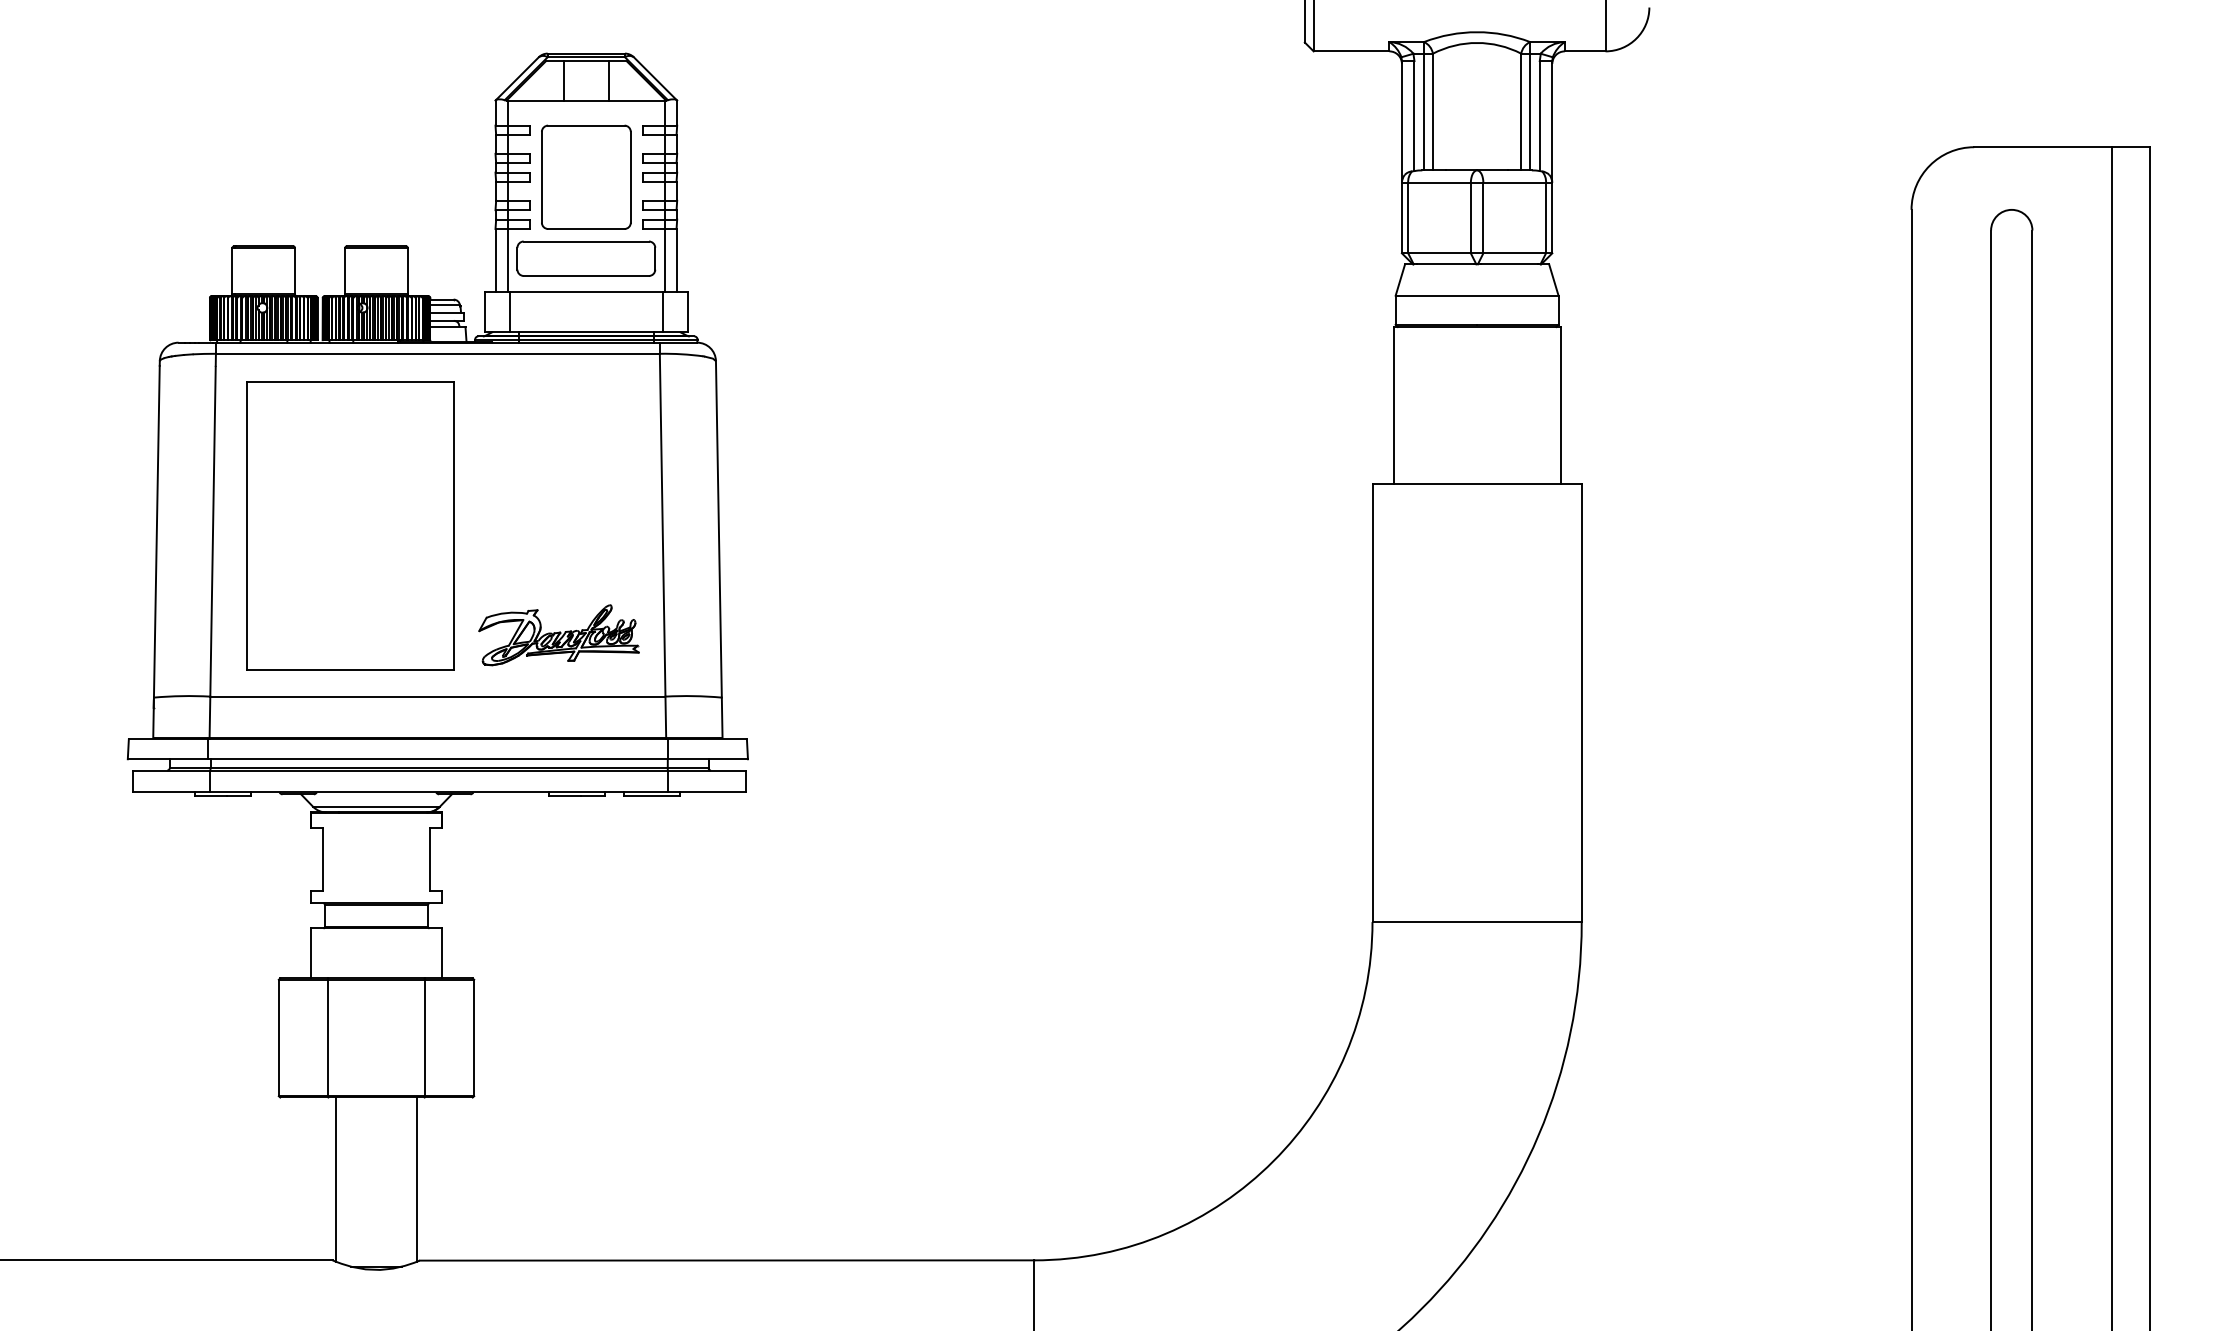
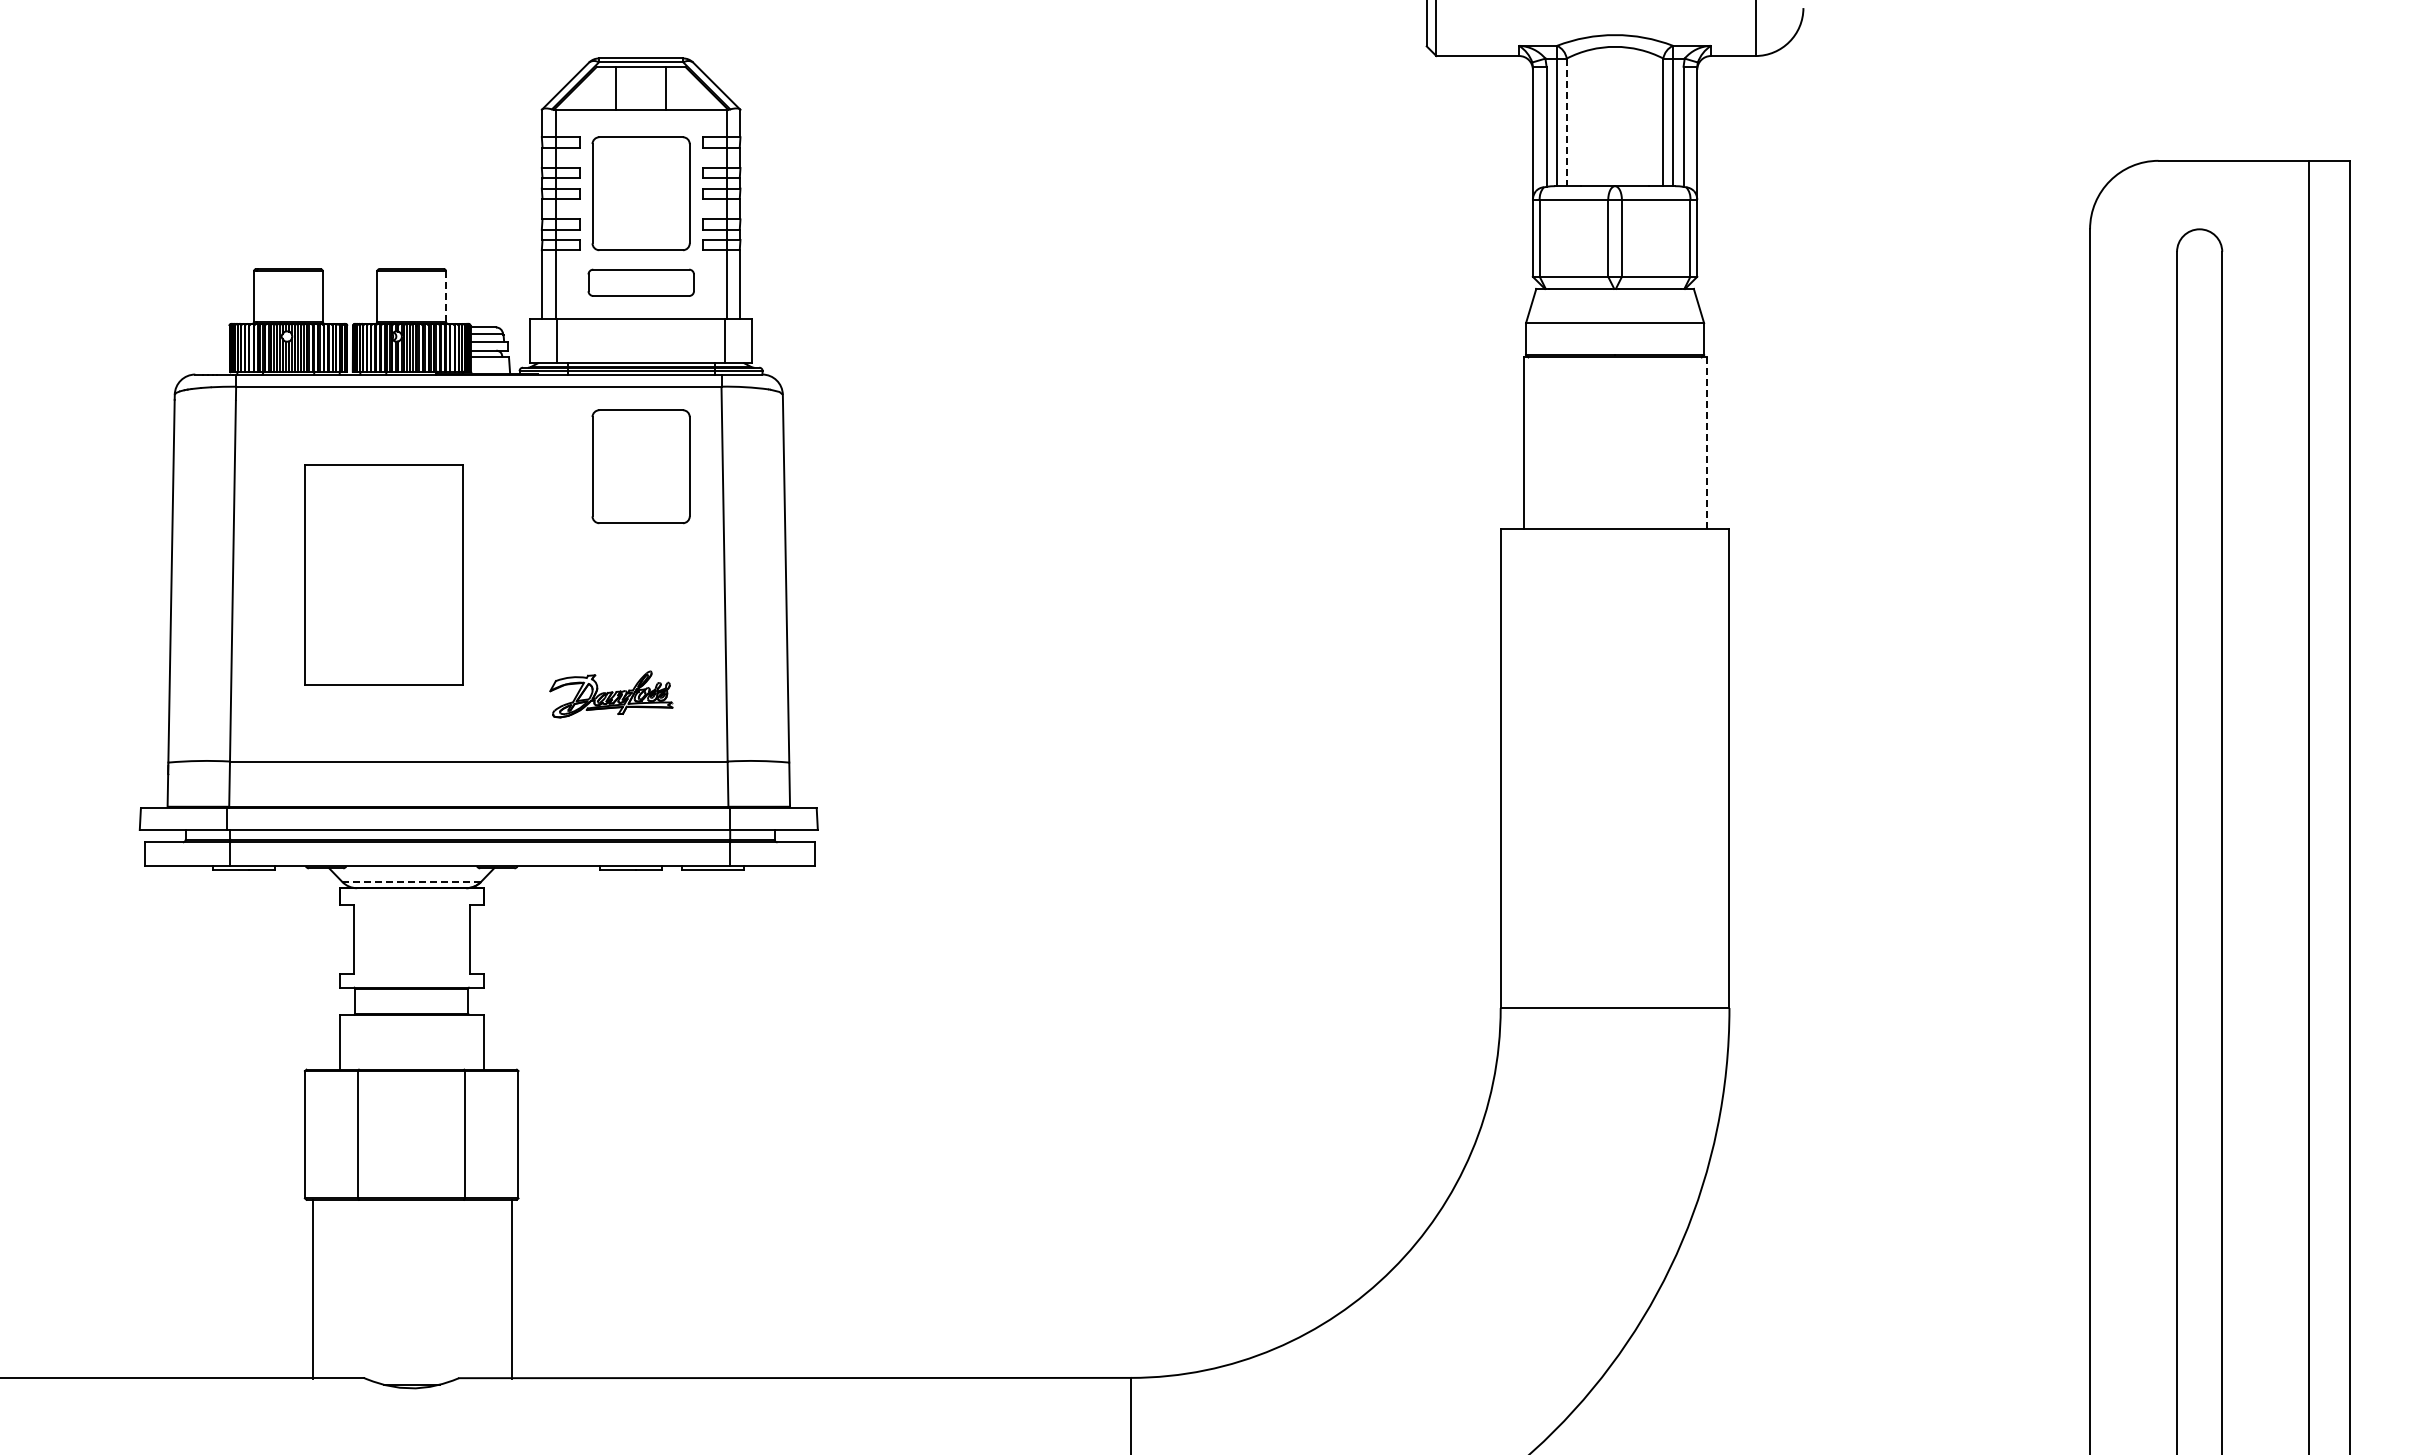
line: (1432, 112) -> (1566, 122), solid -> dashed
part: (586, 258) -> (641, 282), size x0.7
line: (407, 270) -> (445, 295), solid -> dashed
line: (1560, 405) -> (1706, 443), solid -> dashed
part: (585, 426) -> (640, 466), added
part: (350, 525) -> (383, 574), size x0.7
part: (559, 635) -> (611, 694), size x0.7
line: (377, 806) -> (412, 881), solid -> dashed
line: (336, 1179) -> (313, 1289), moved
line: (417, 1179) -> (512, 1289), moved

